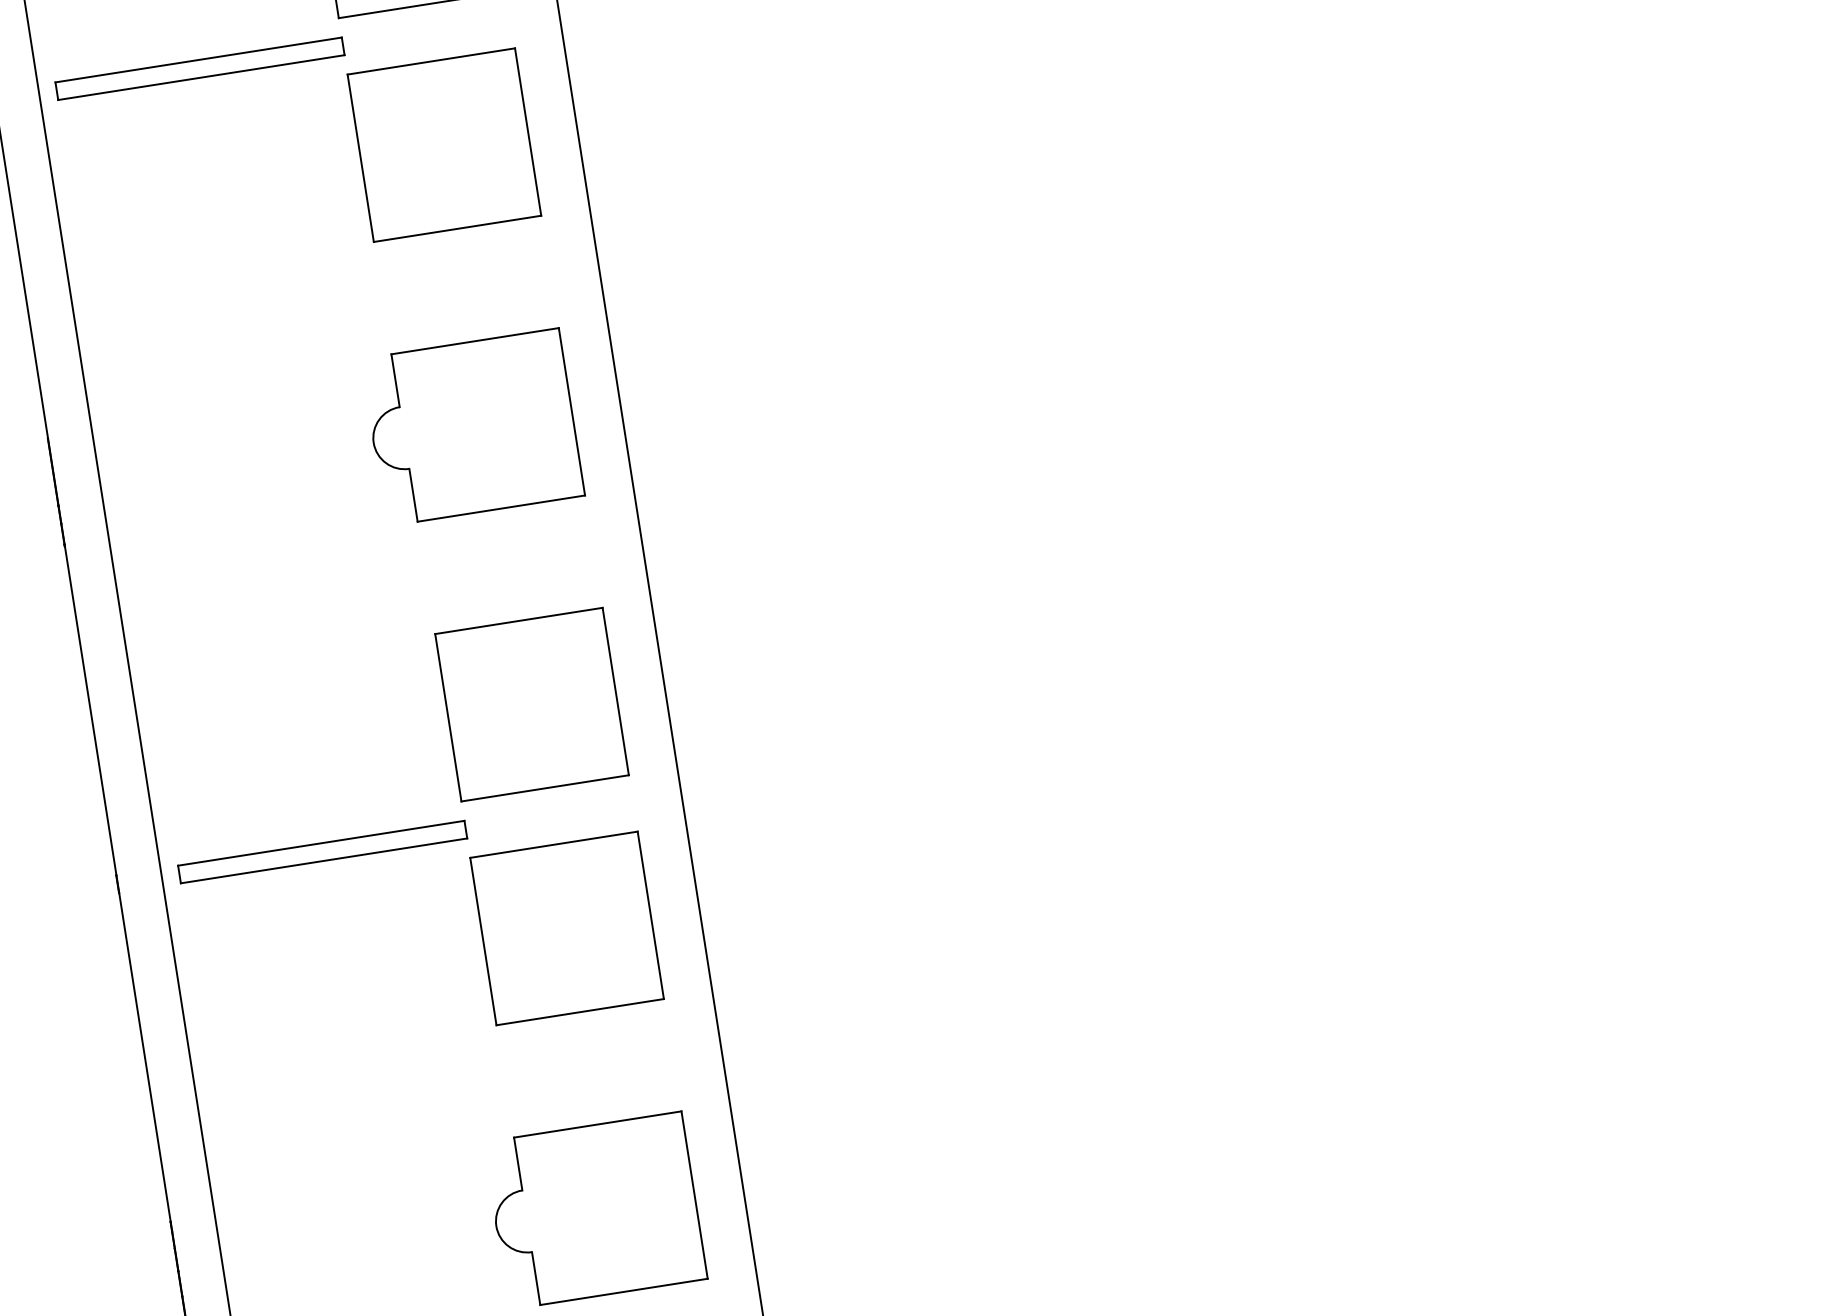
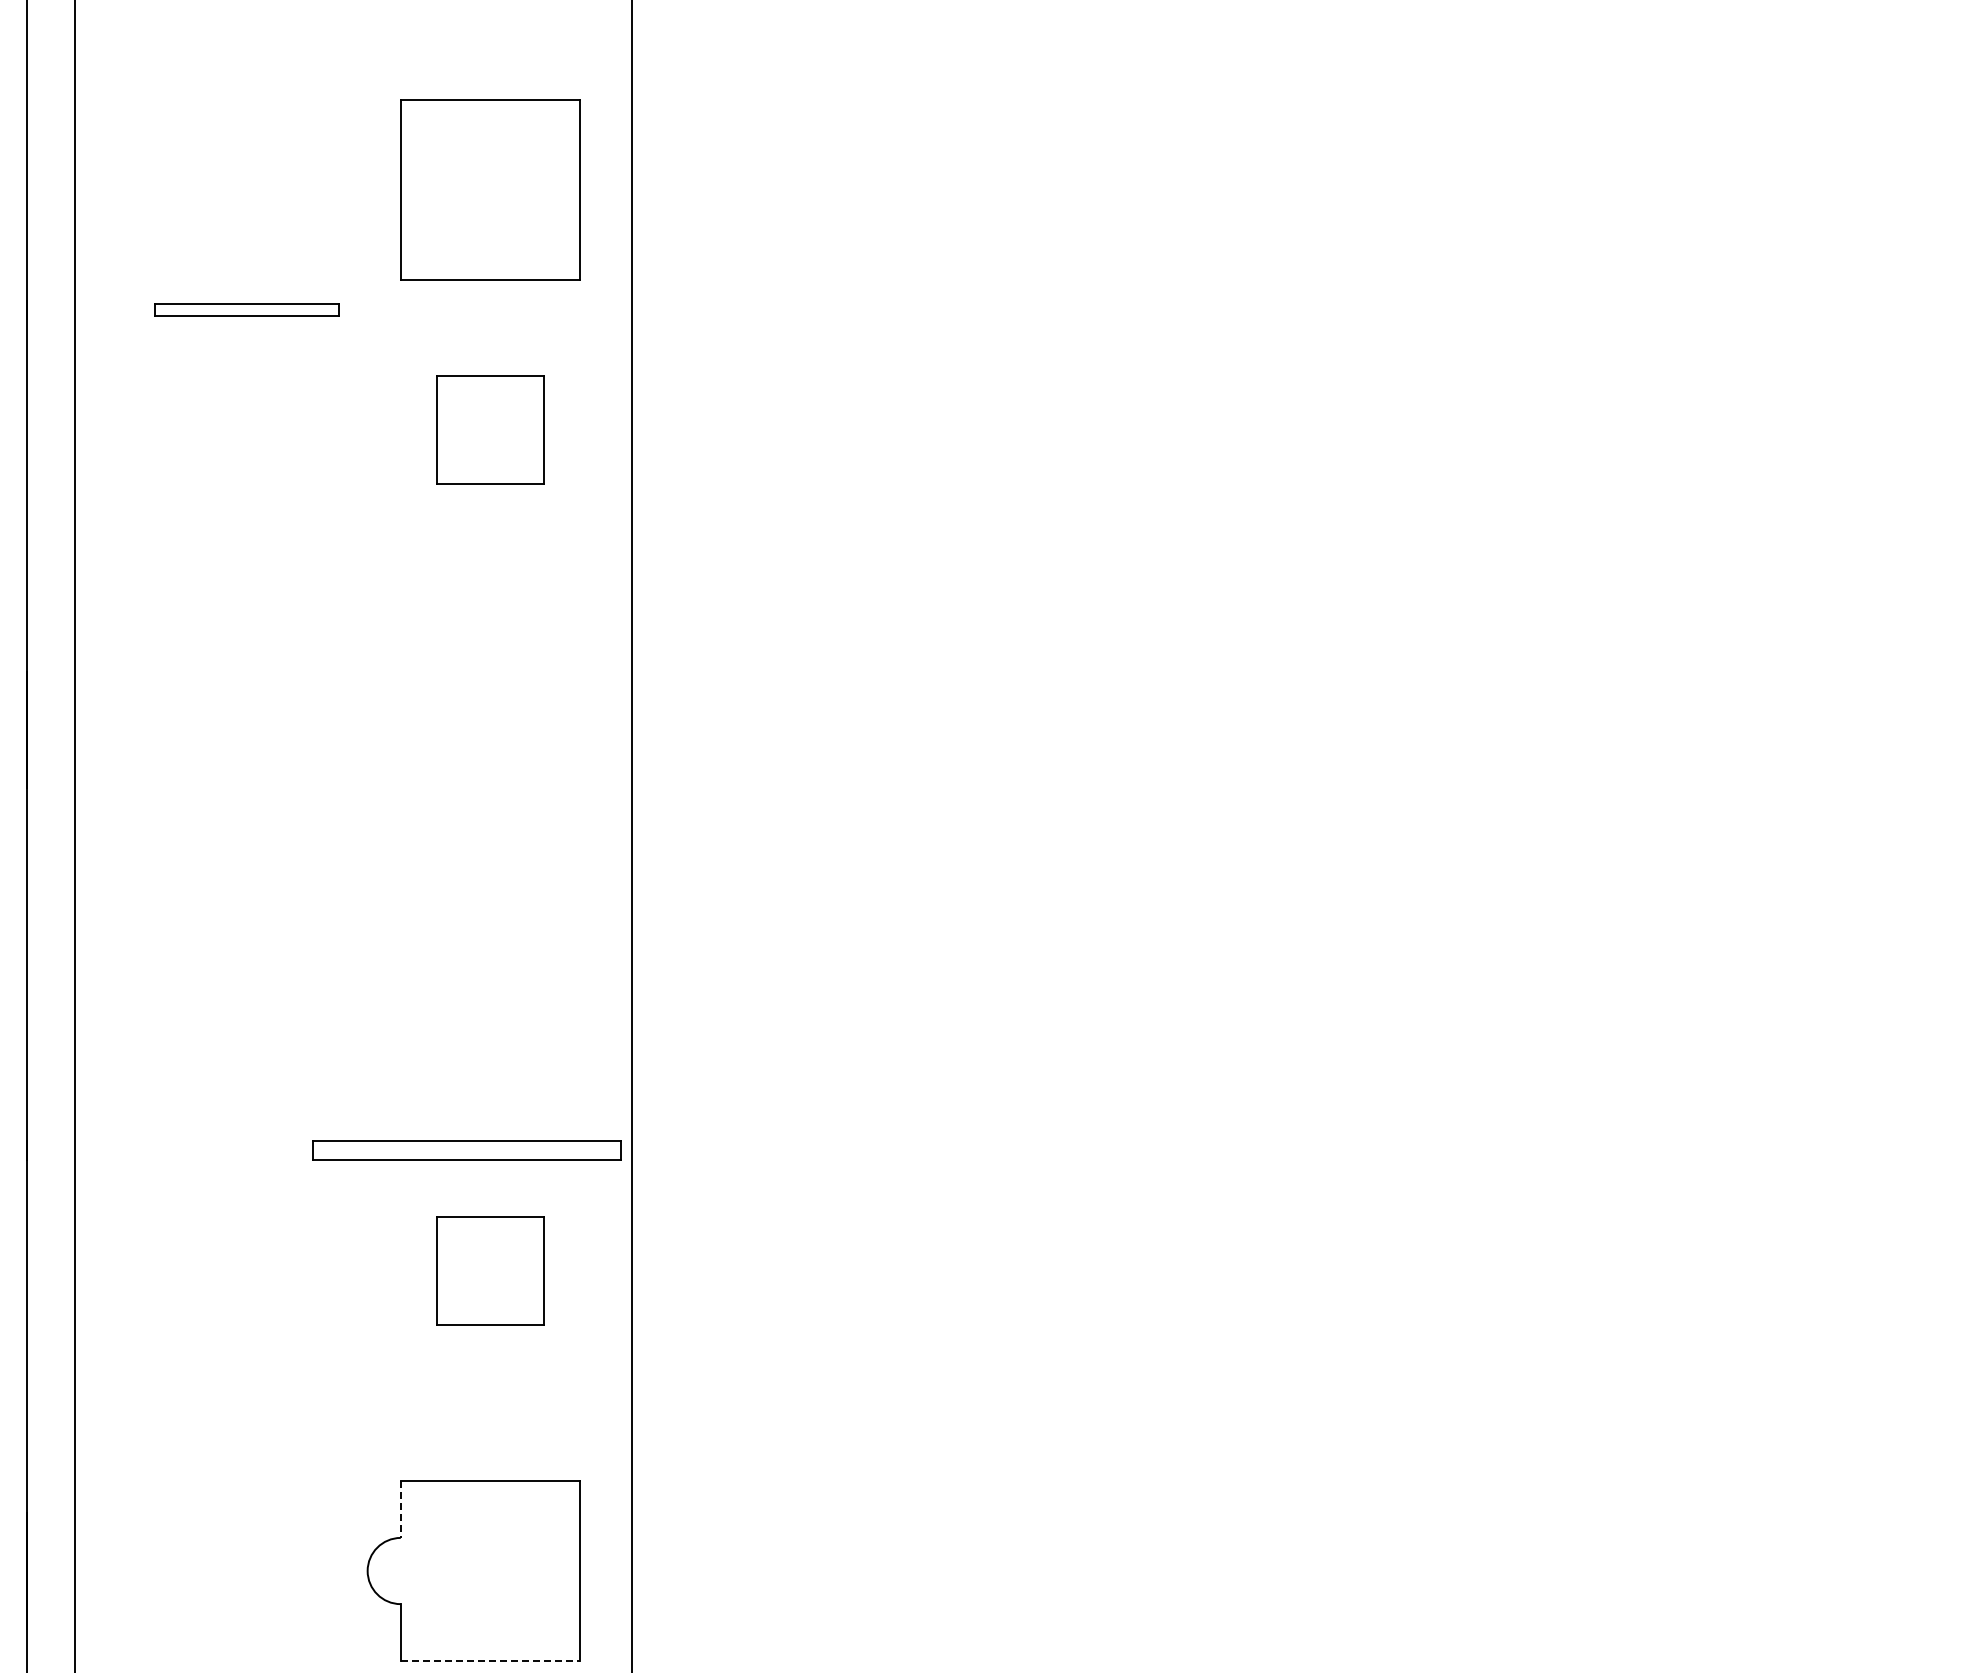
part: (199, 68) -> (246, 309), size x0.6
part: (444, 144) -> (490, 429), size x0.6
part: (472, 427) -> (473, 730), removed
part: (531, 704) -> (490, 1030), removed
part: (322, 851) -> (466, 1150), moved
part: (566, 928) -> (490, 1270), size x0.6
line: (518, 1164) -> (400, 1510), solid -> dashed
line: (623, 1291) -> (490, 1660), solid -> dashed

